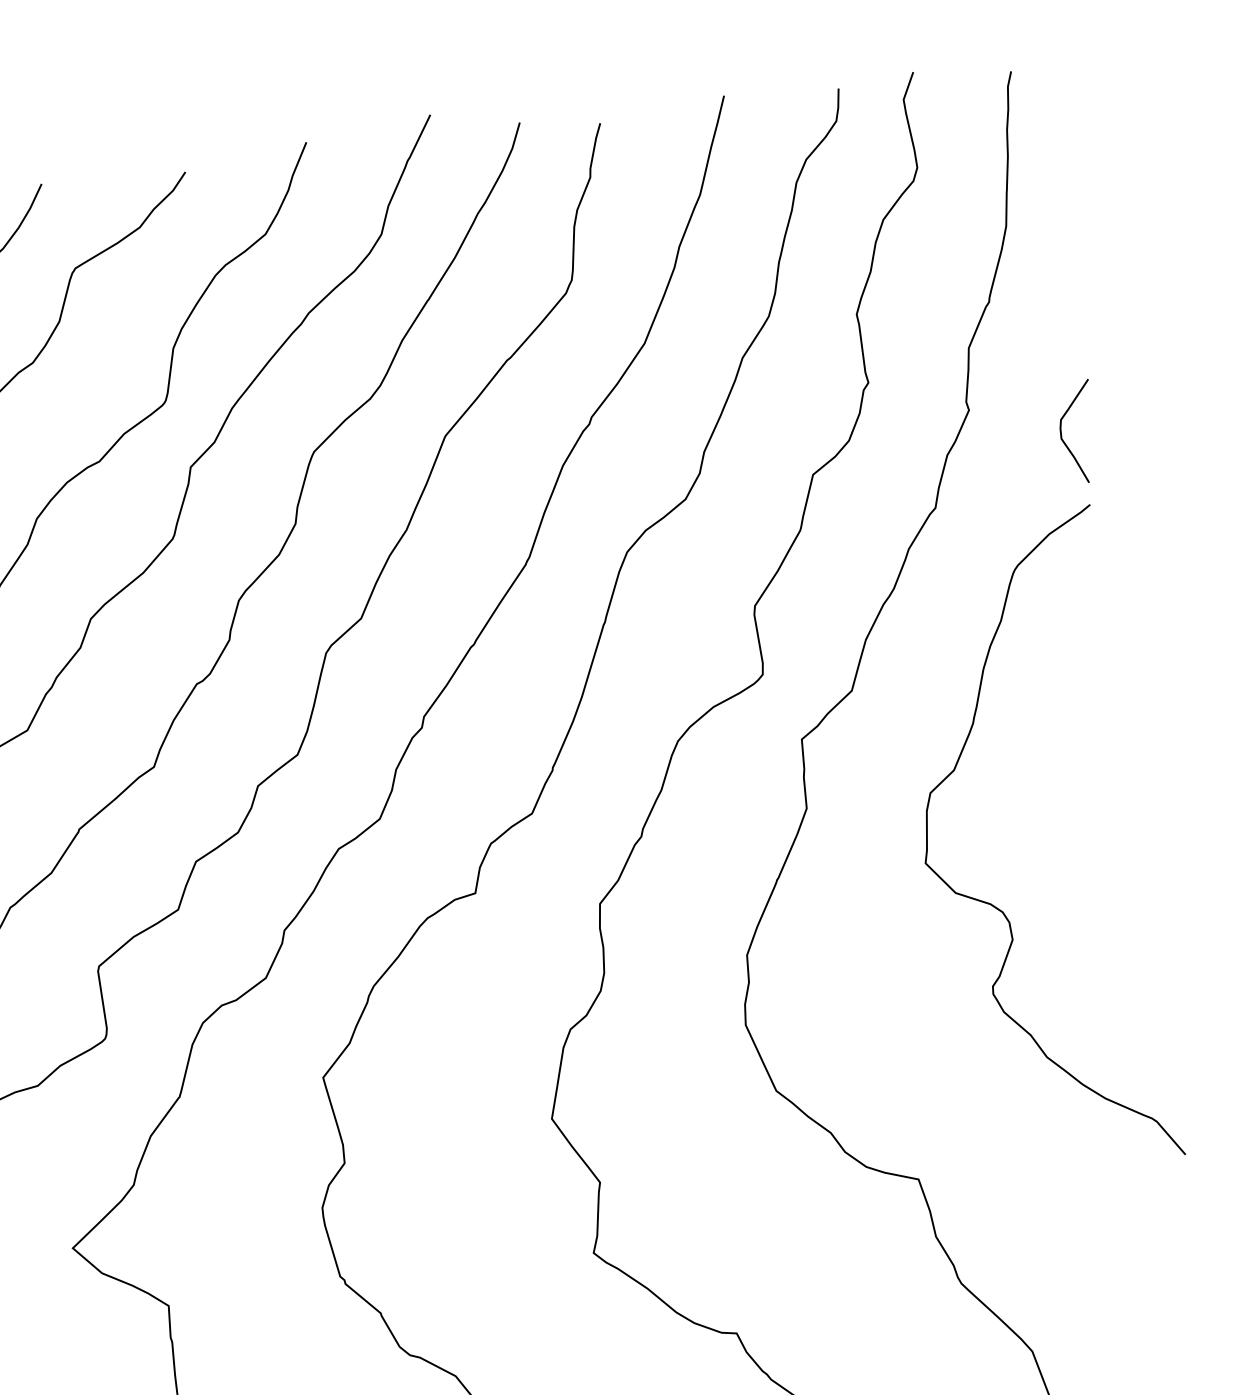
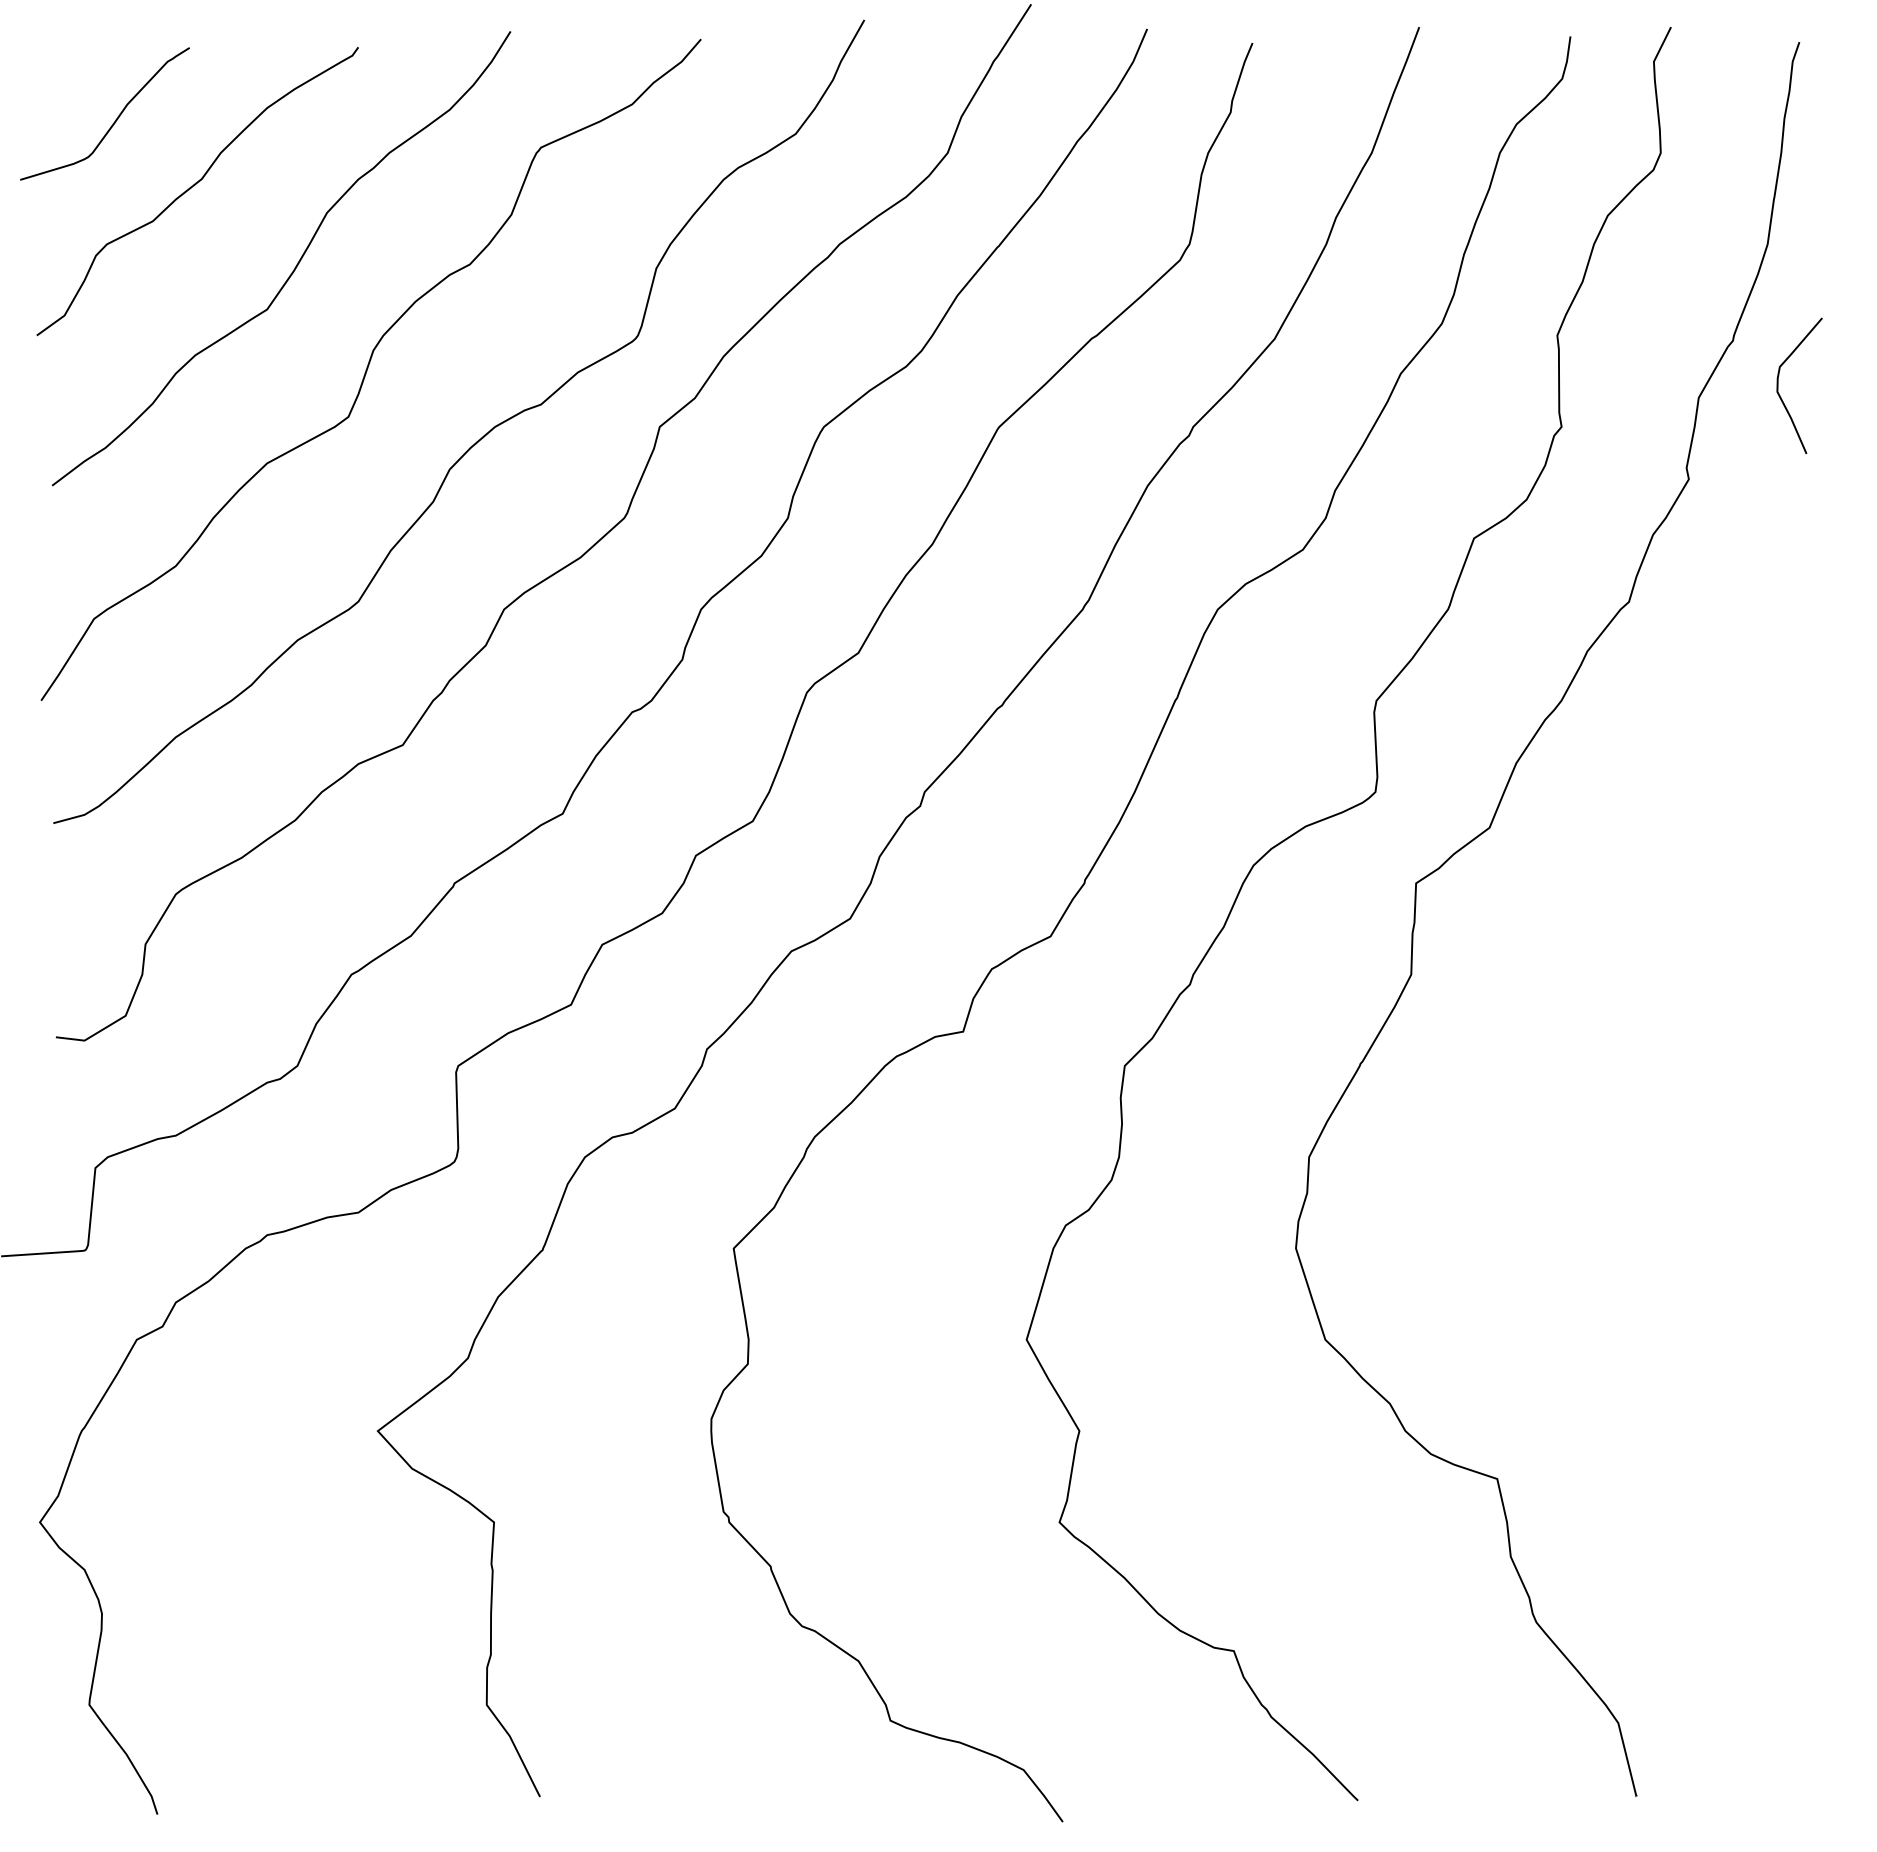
curve: (1061, 433) -> (1778, 385), moved
curve: (995, 906) -> (1642, 1133), removed

